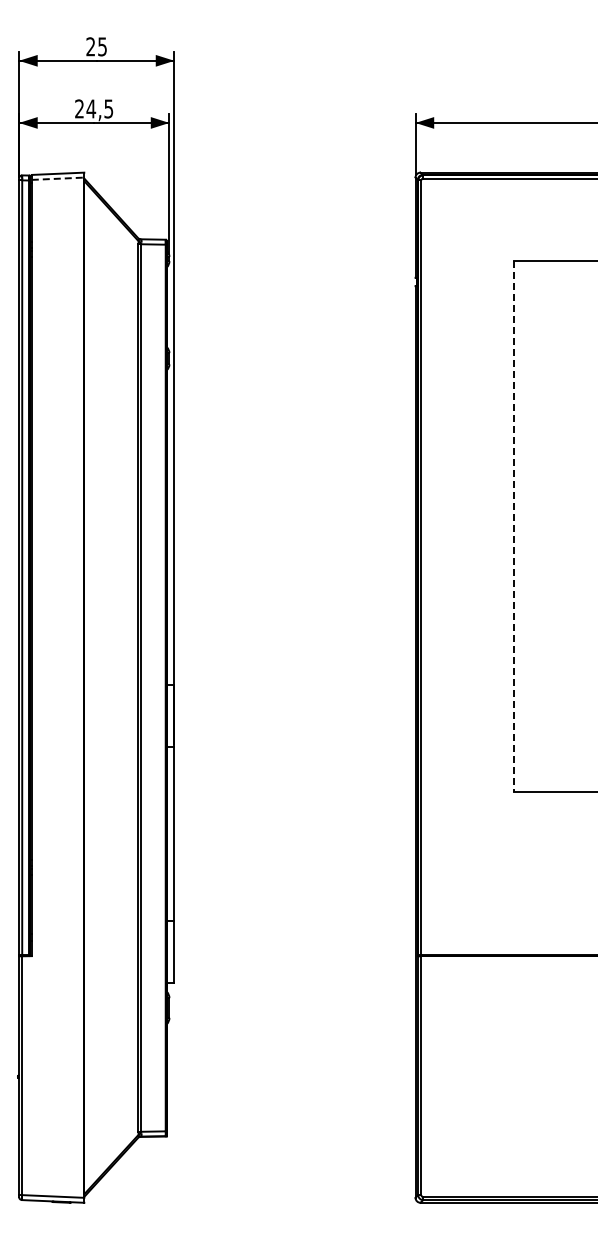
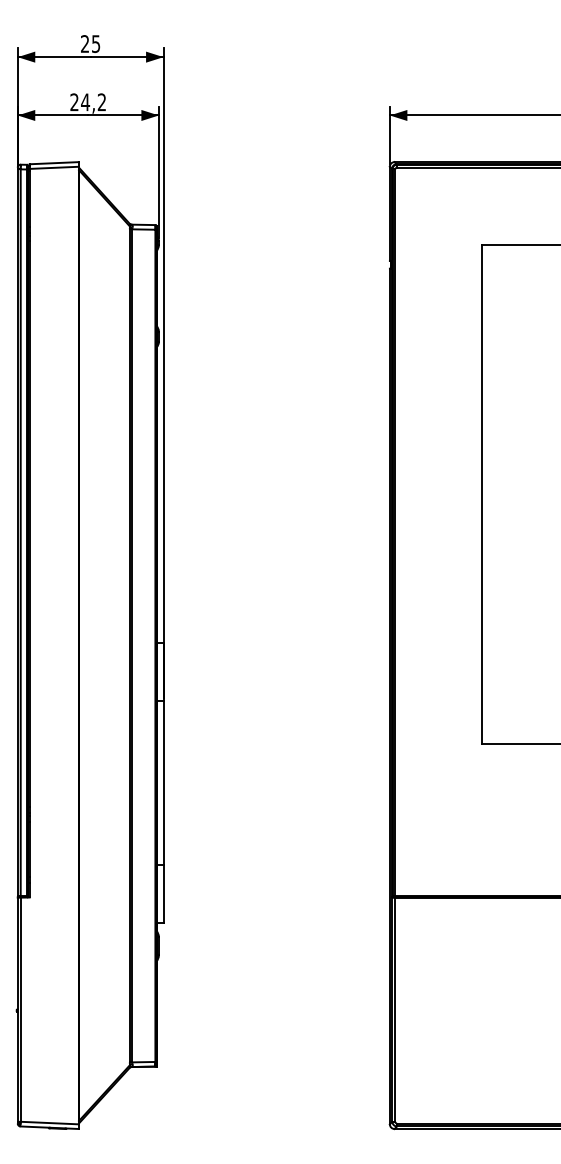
text: (108, 108) -> (101, 101), 24,5 -> 24,2
line: (58, 178) -> (54, 167), dashed -> solid
line: (514, 527) -> (482, 495), dashed -> solid

